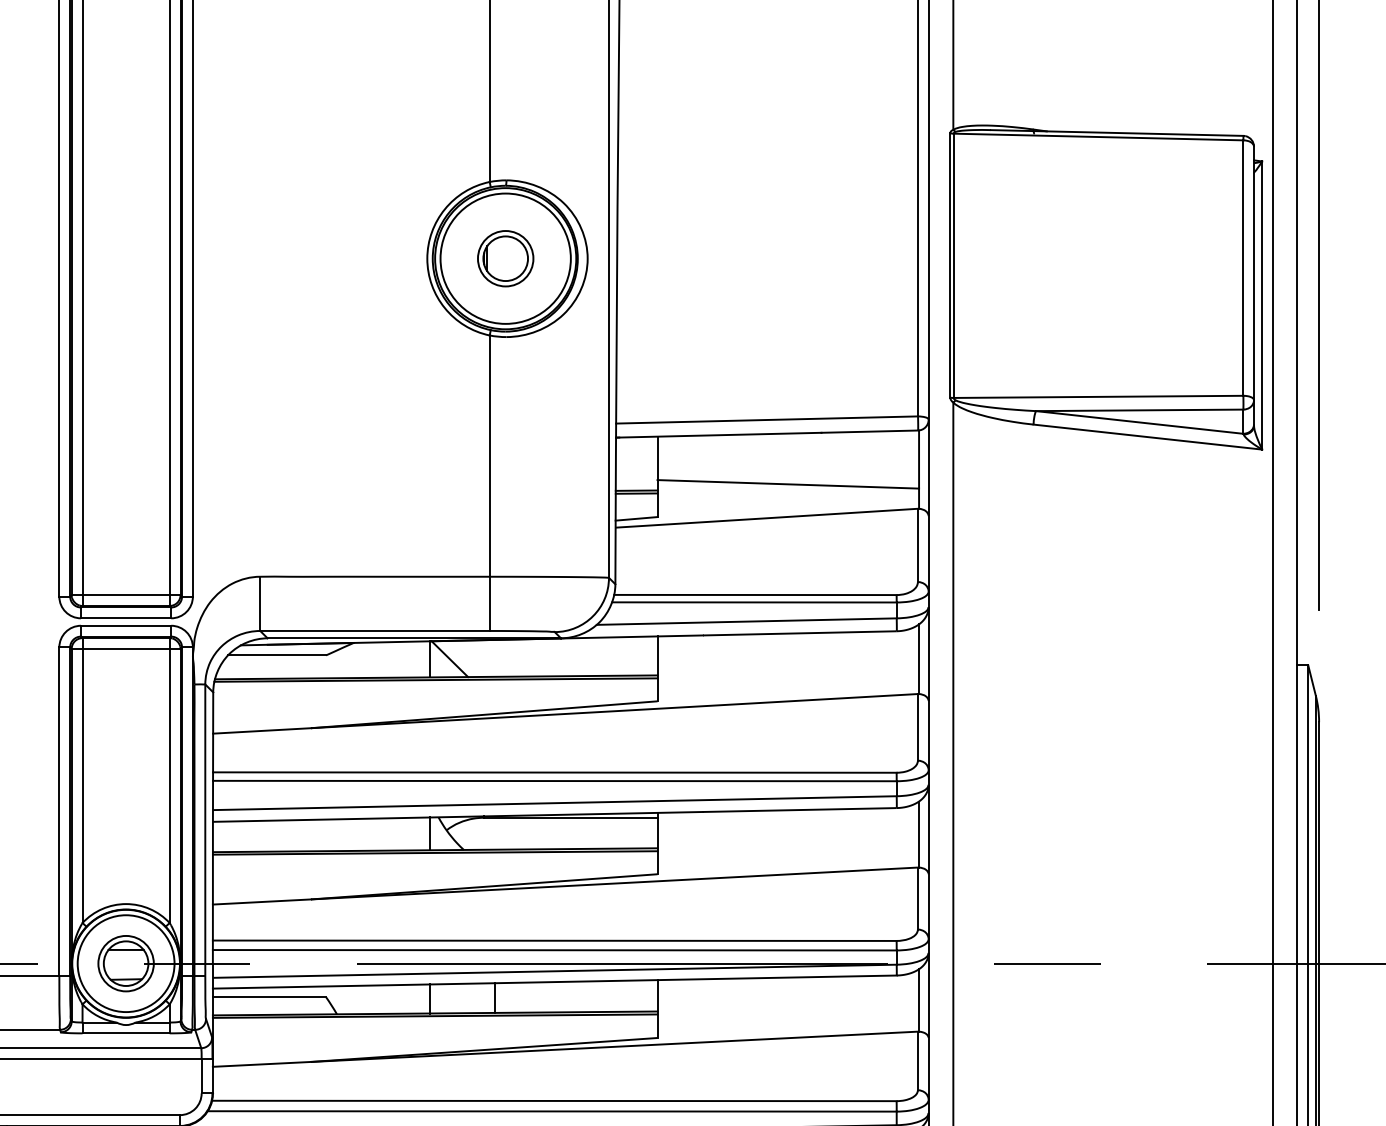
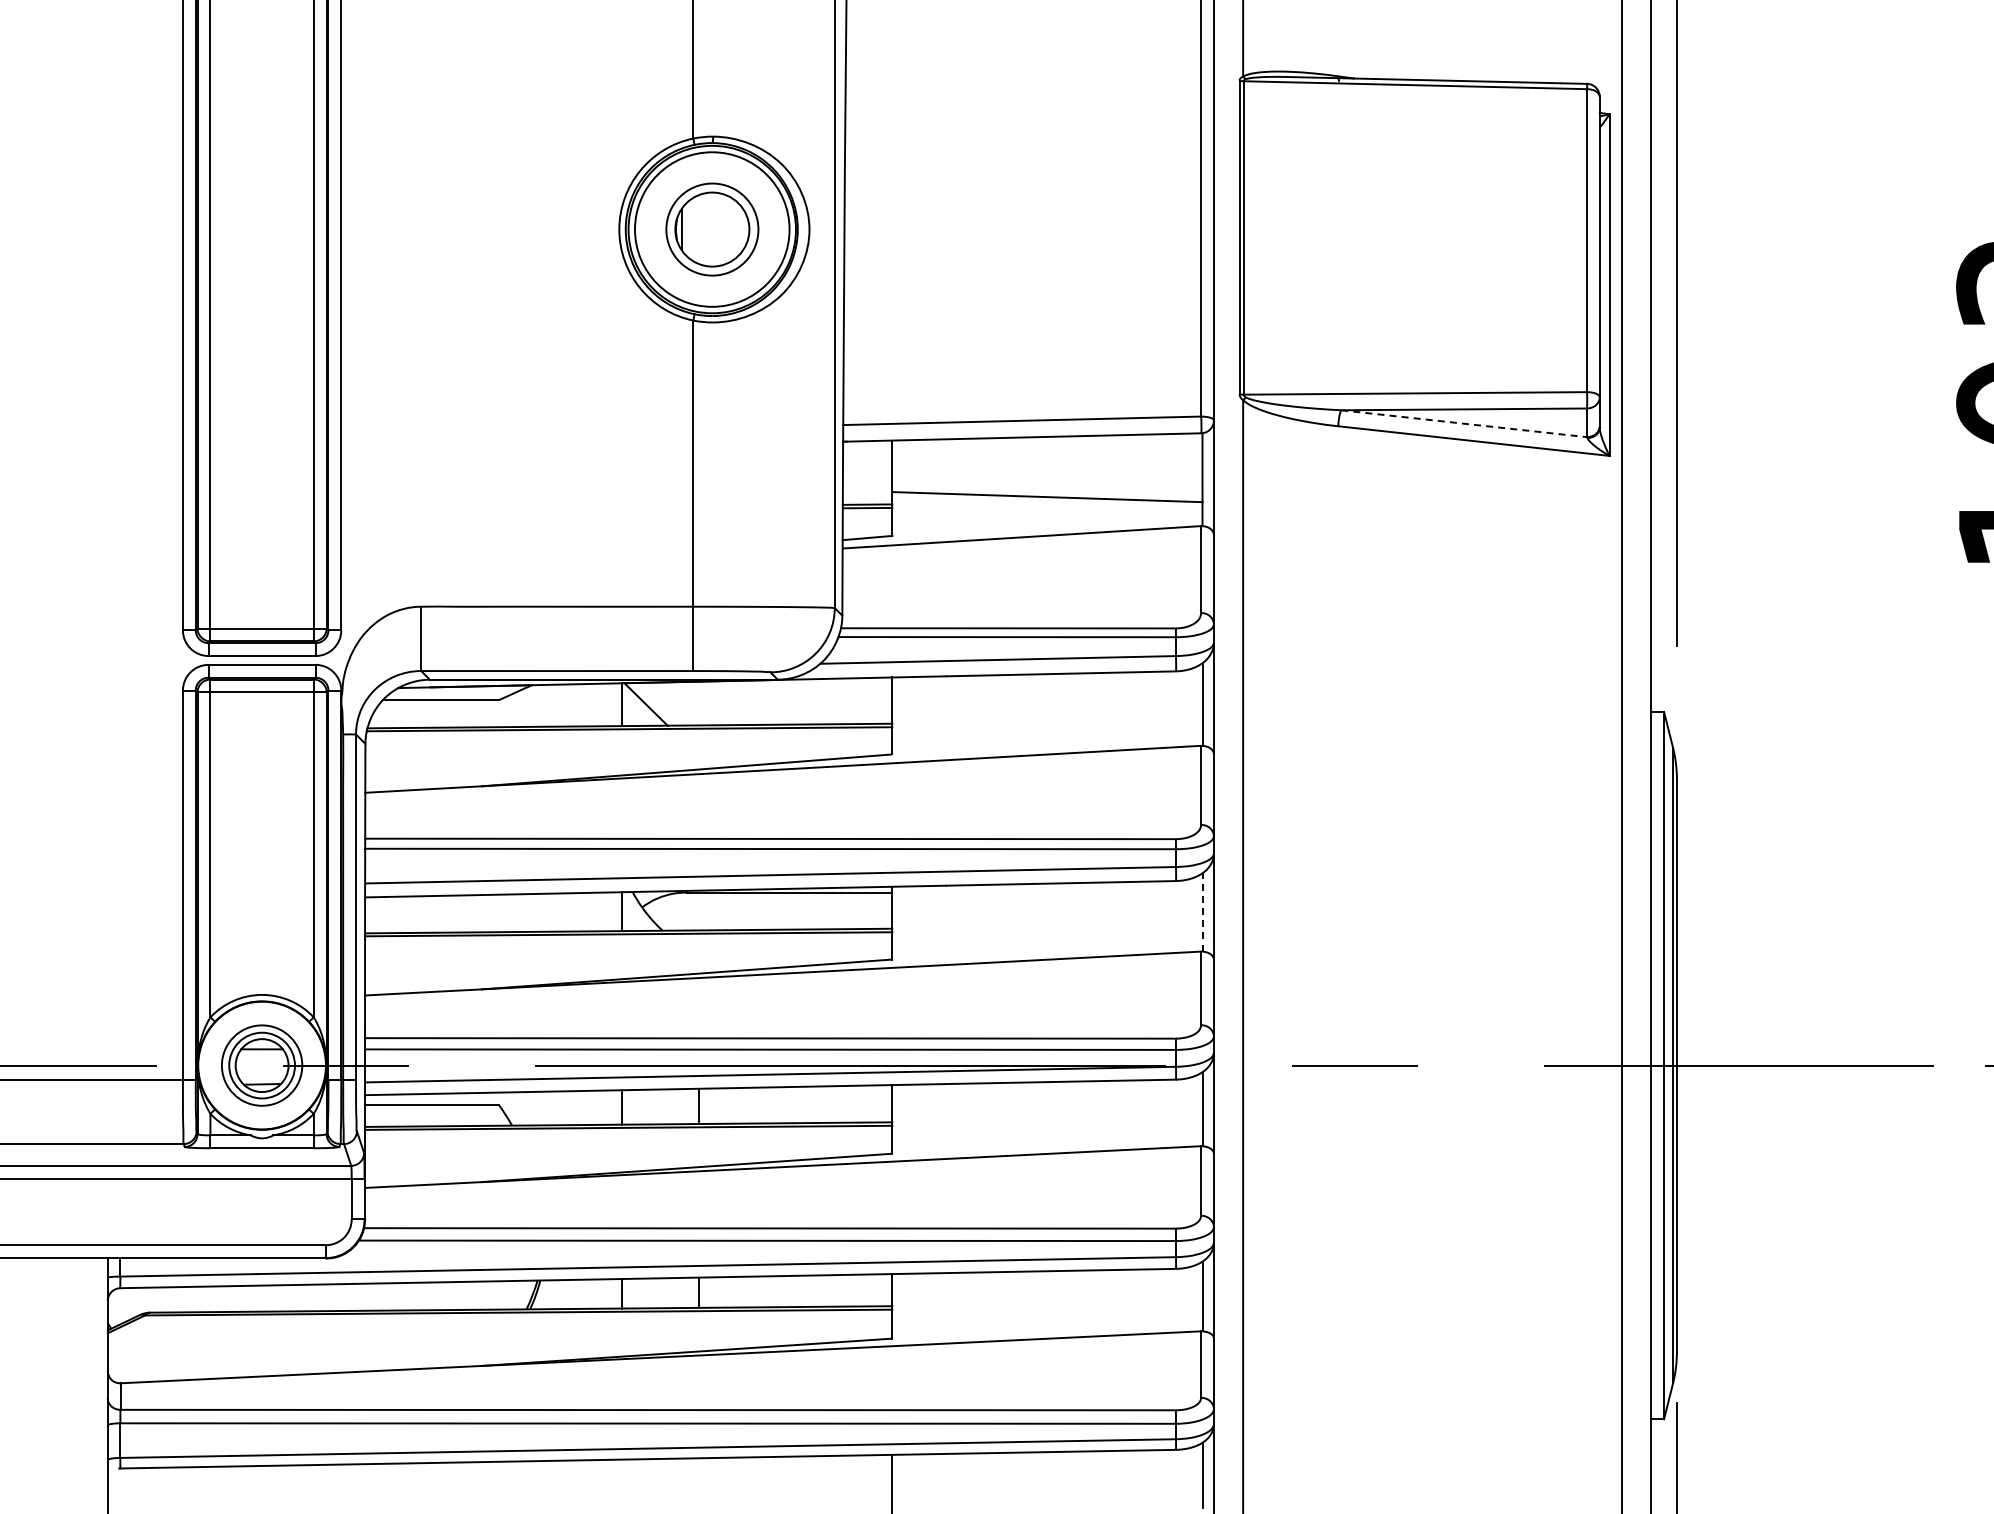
part: (505, 258) -> (711, 229), size x1.4
line: (1139, 422) -> (1464, 423), solid -> dashed
line: (919, 833) -> (1202, 911), solid -> dashed
circle: (125, 963) -> (261, 1065), size x0.7

